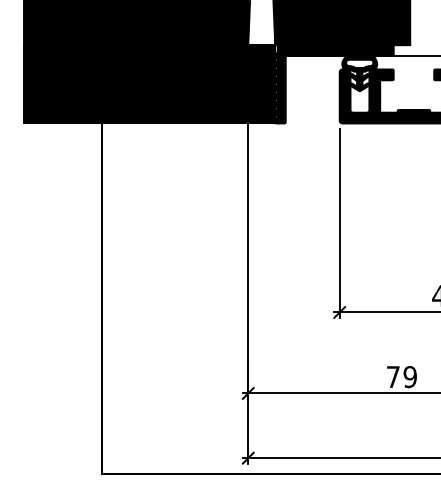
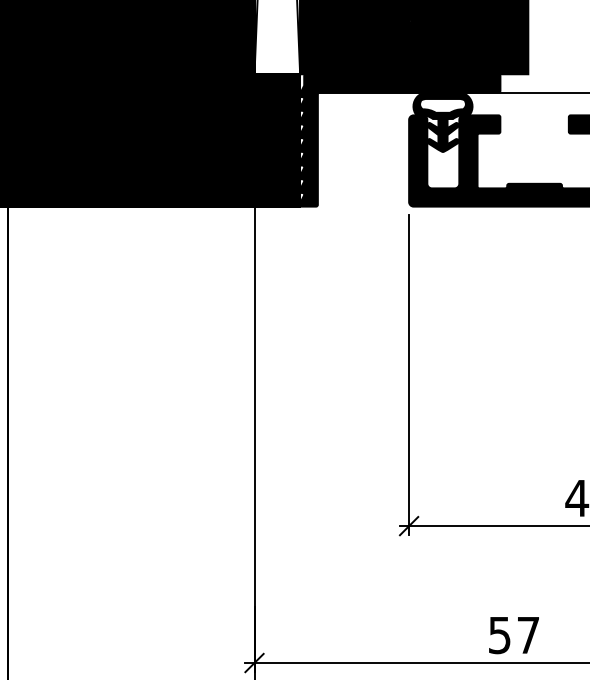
text: (401, 377) -> (513, 636), 79 -> 57

